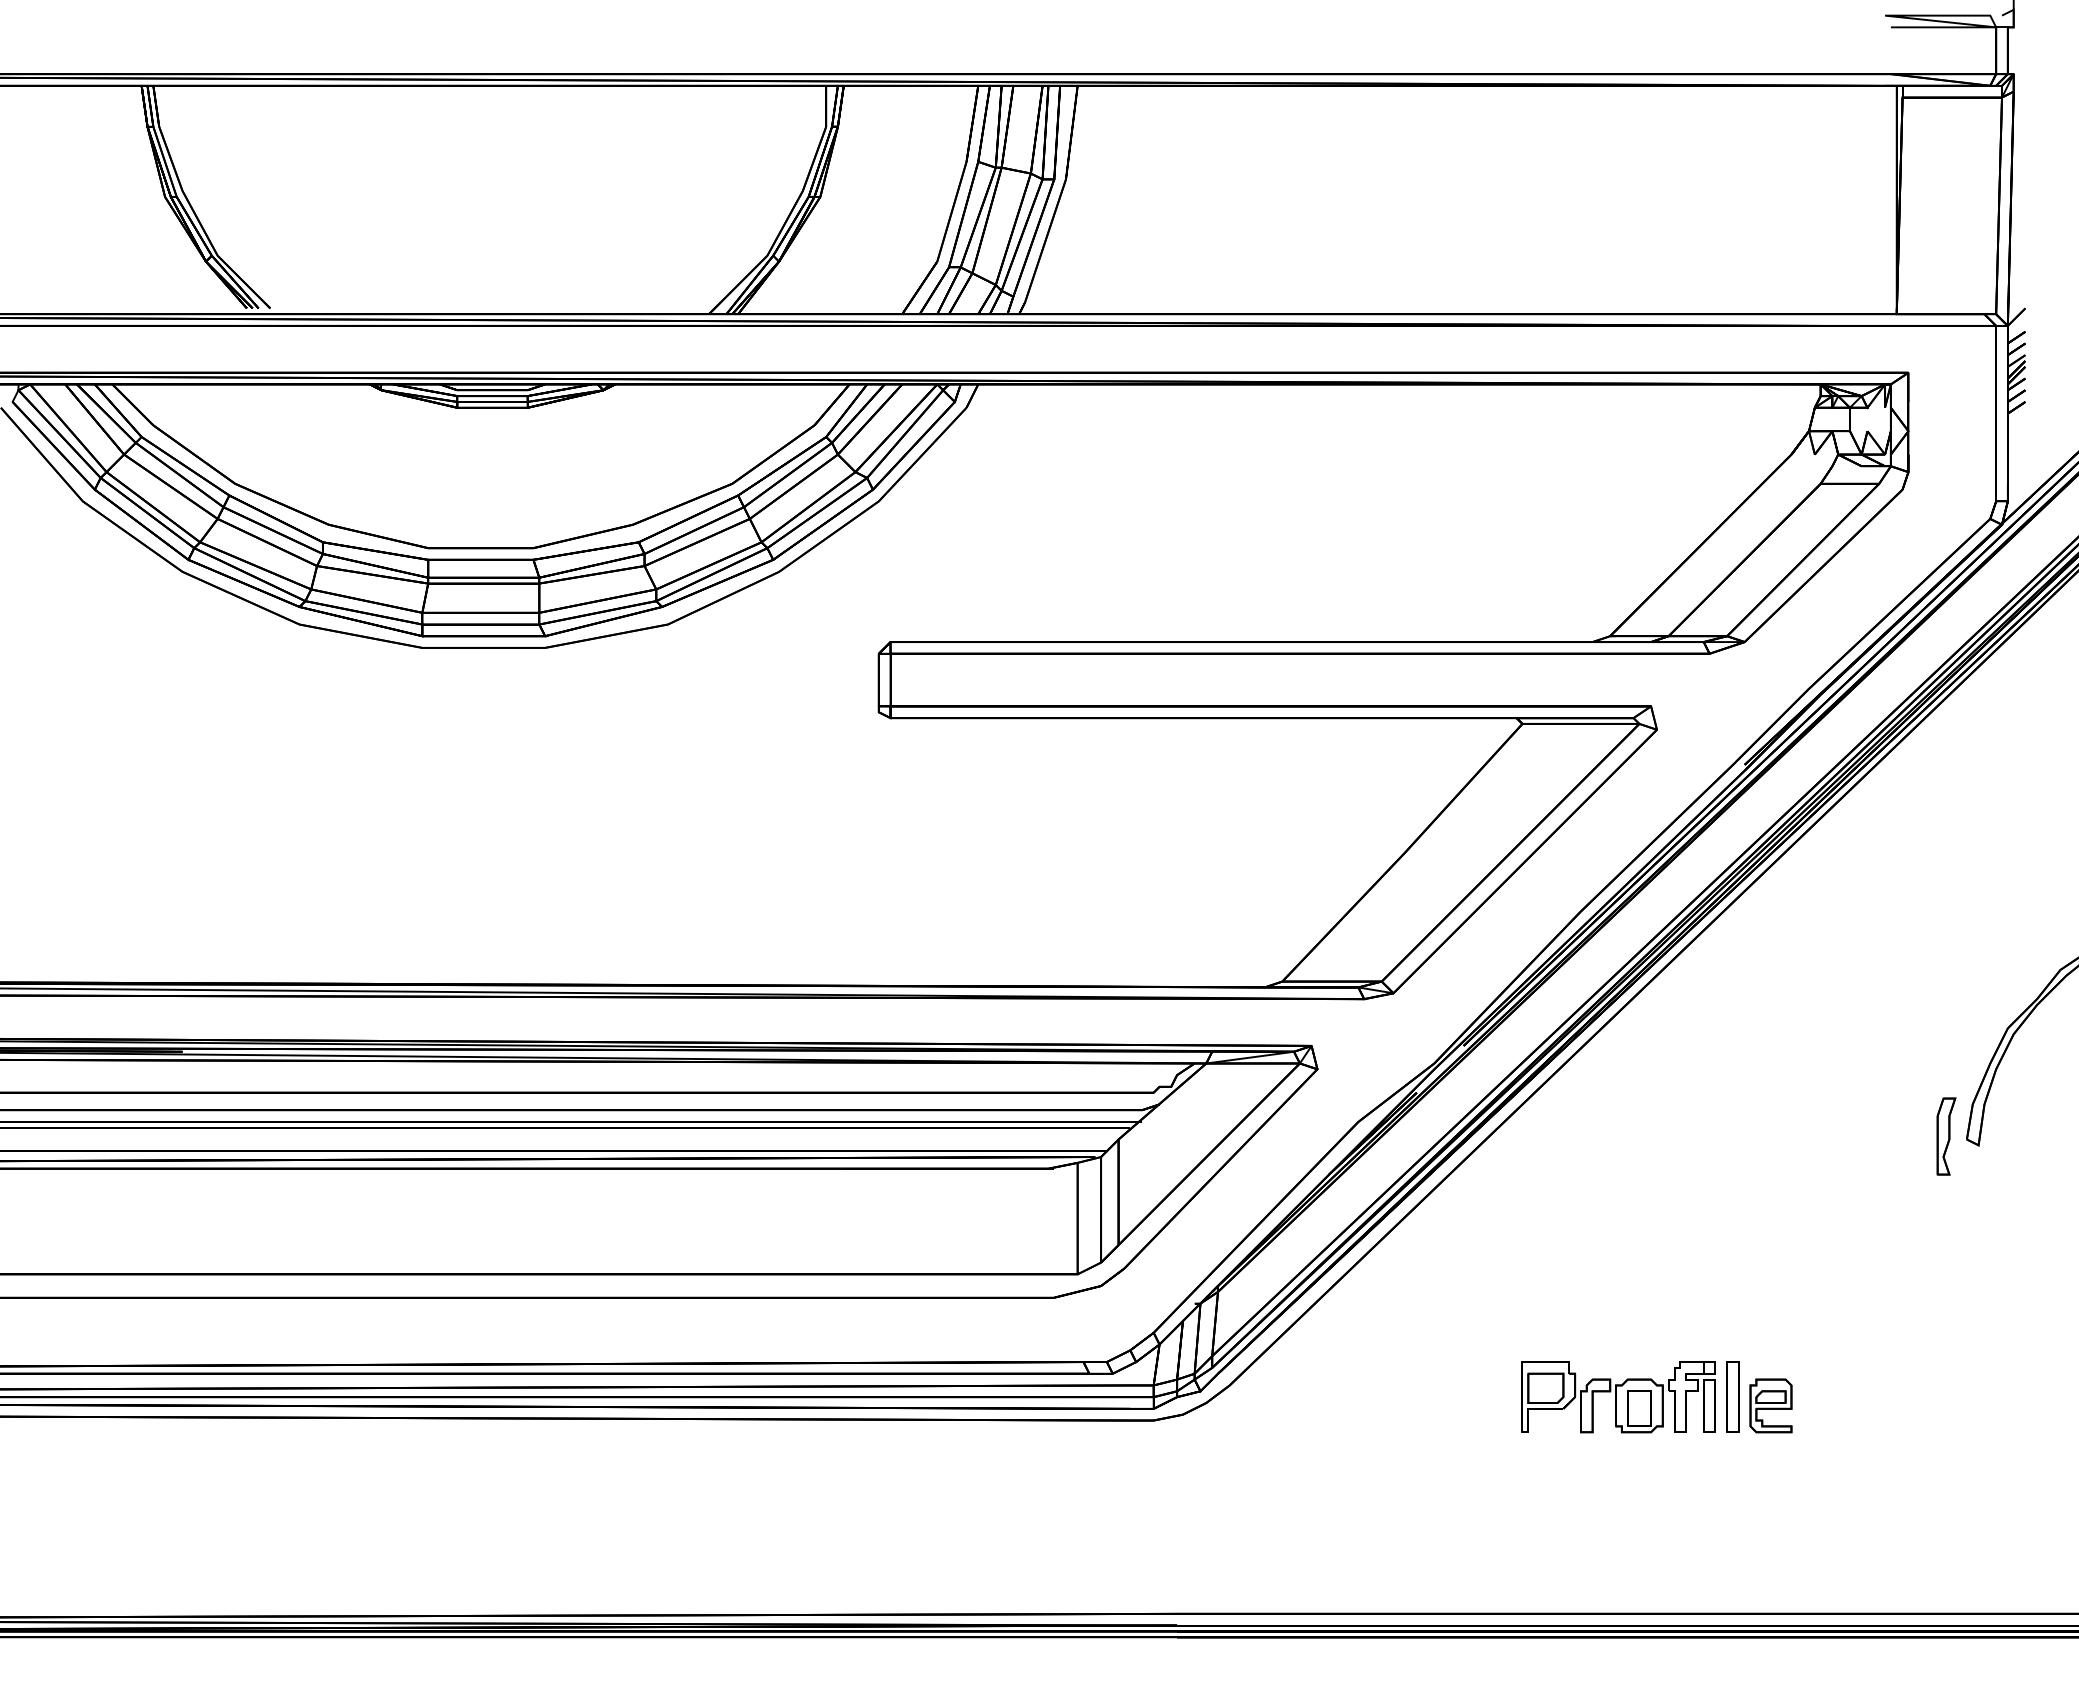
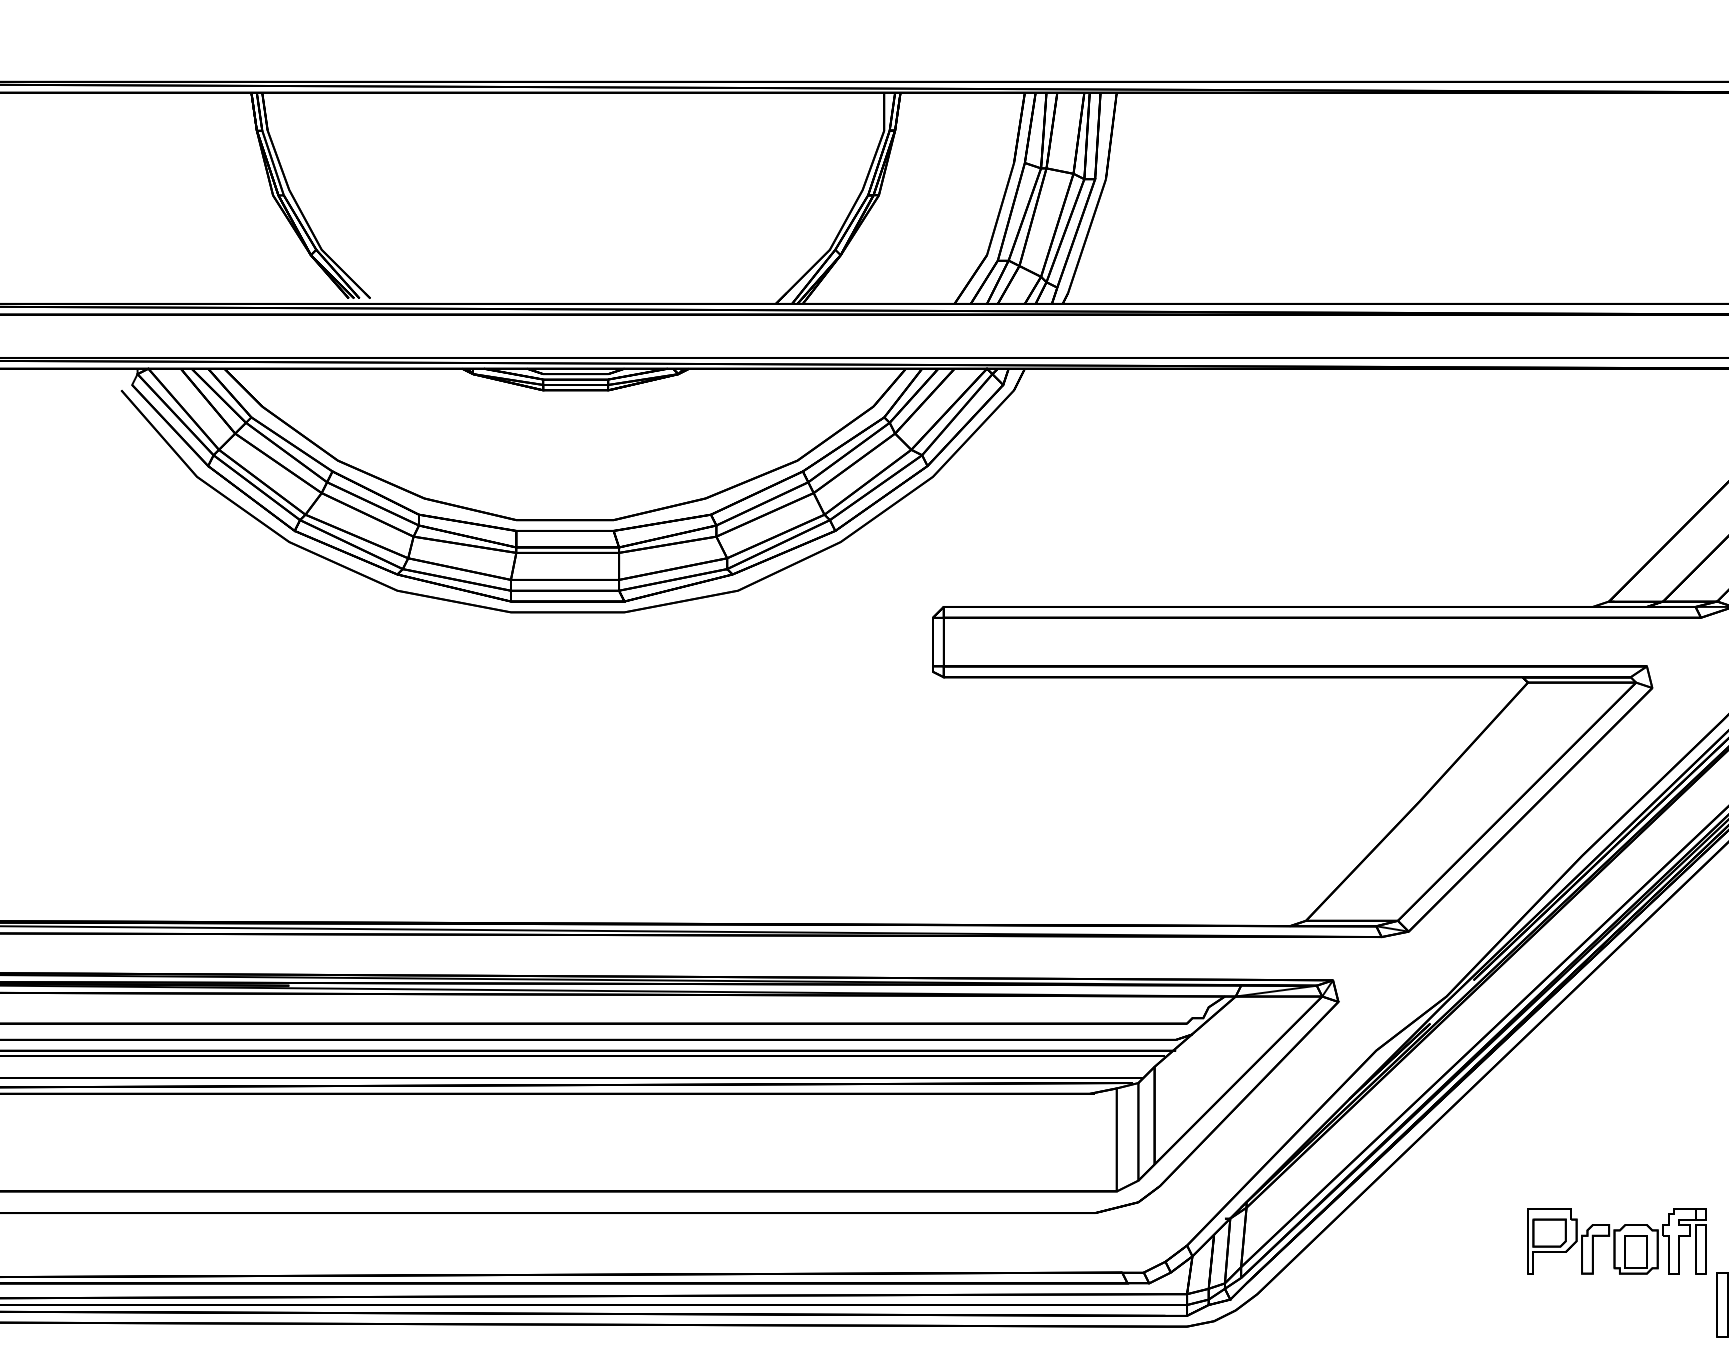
part: (1618, 1397) -> (1616, 1241), moved

